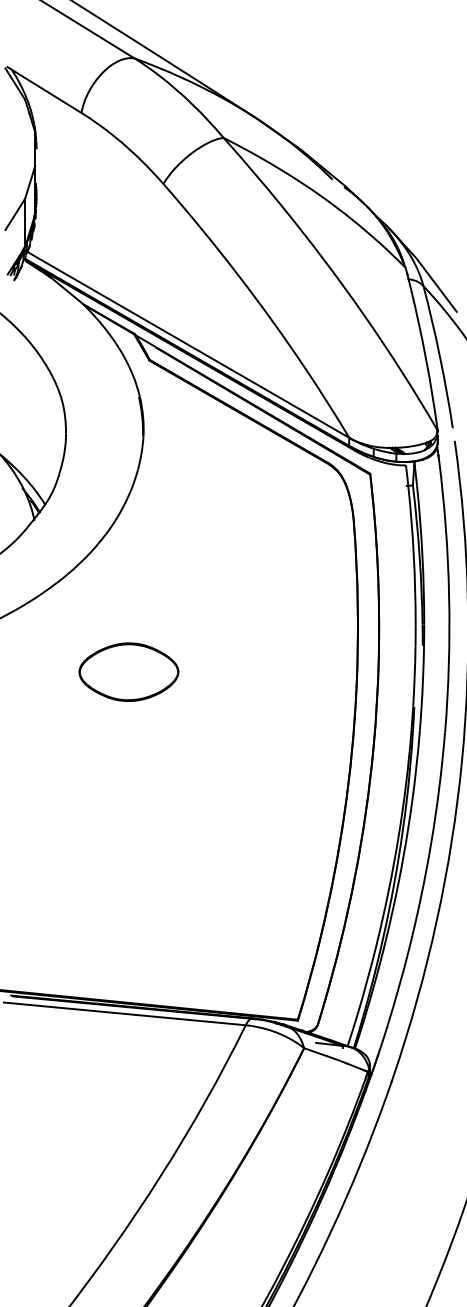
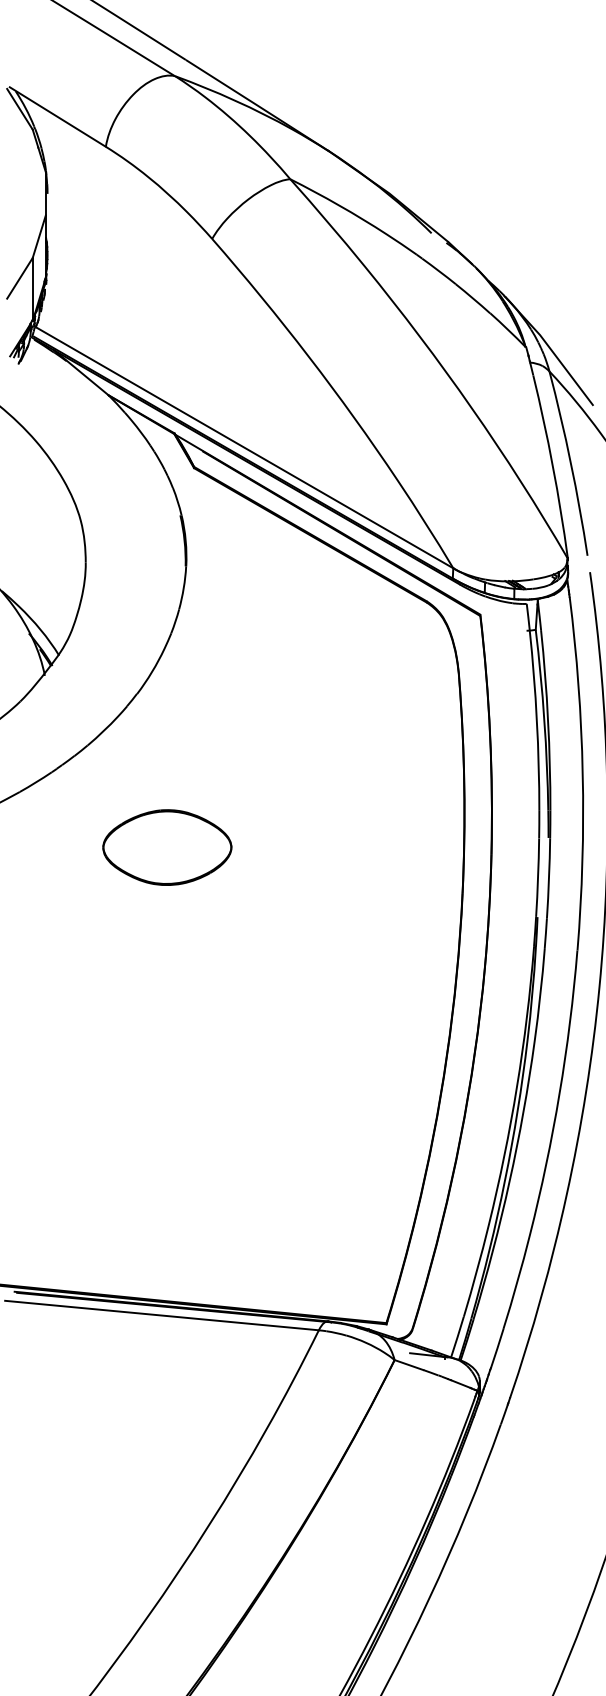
part: (128, 671) -> (166, 846), moved

